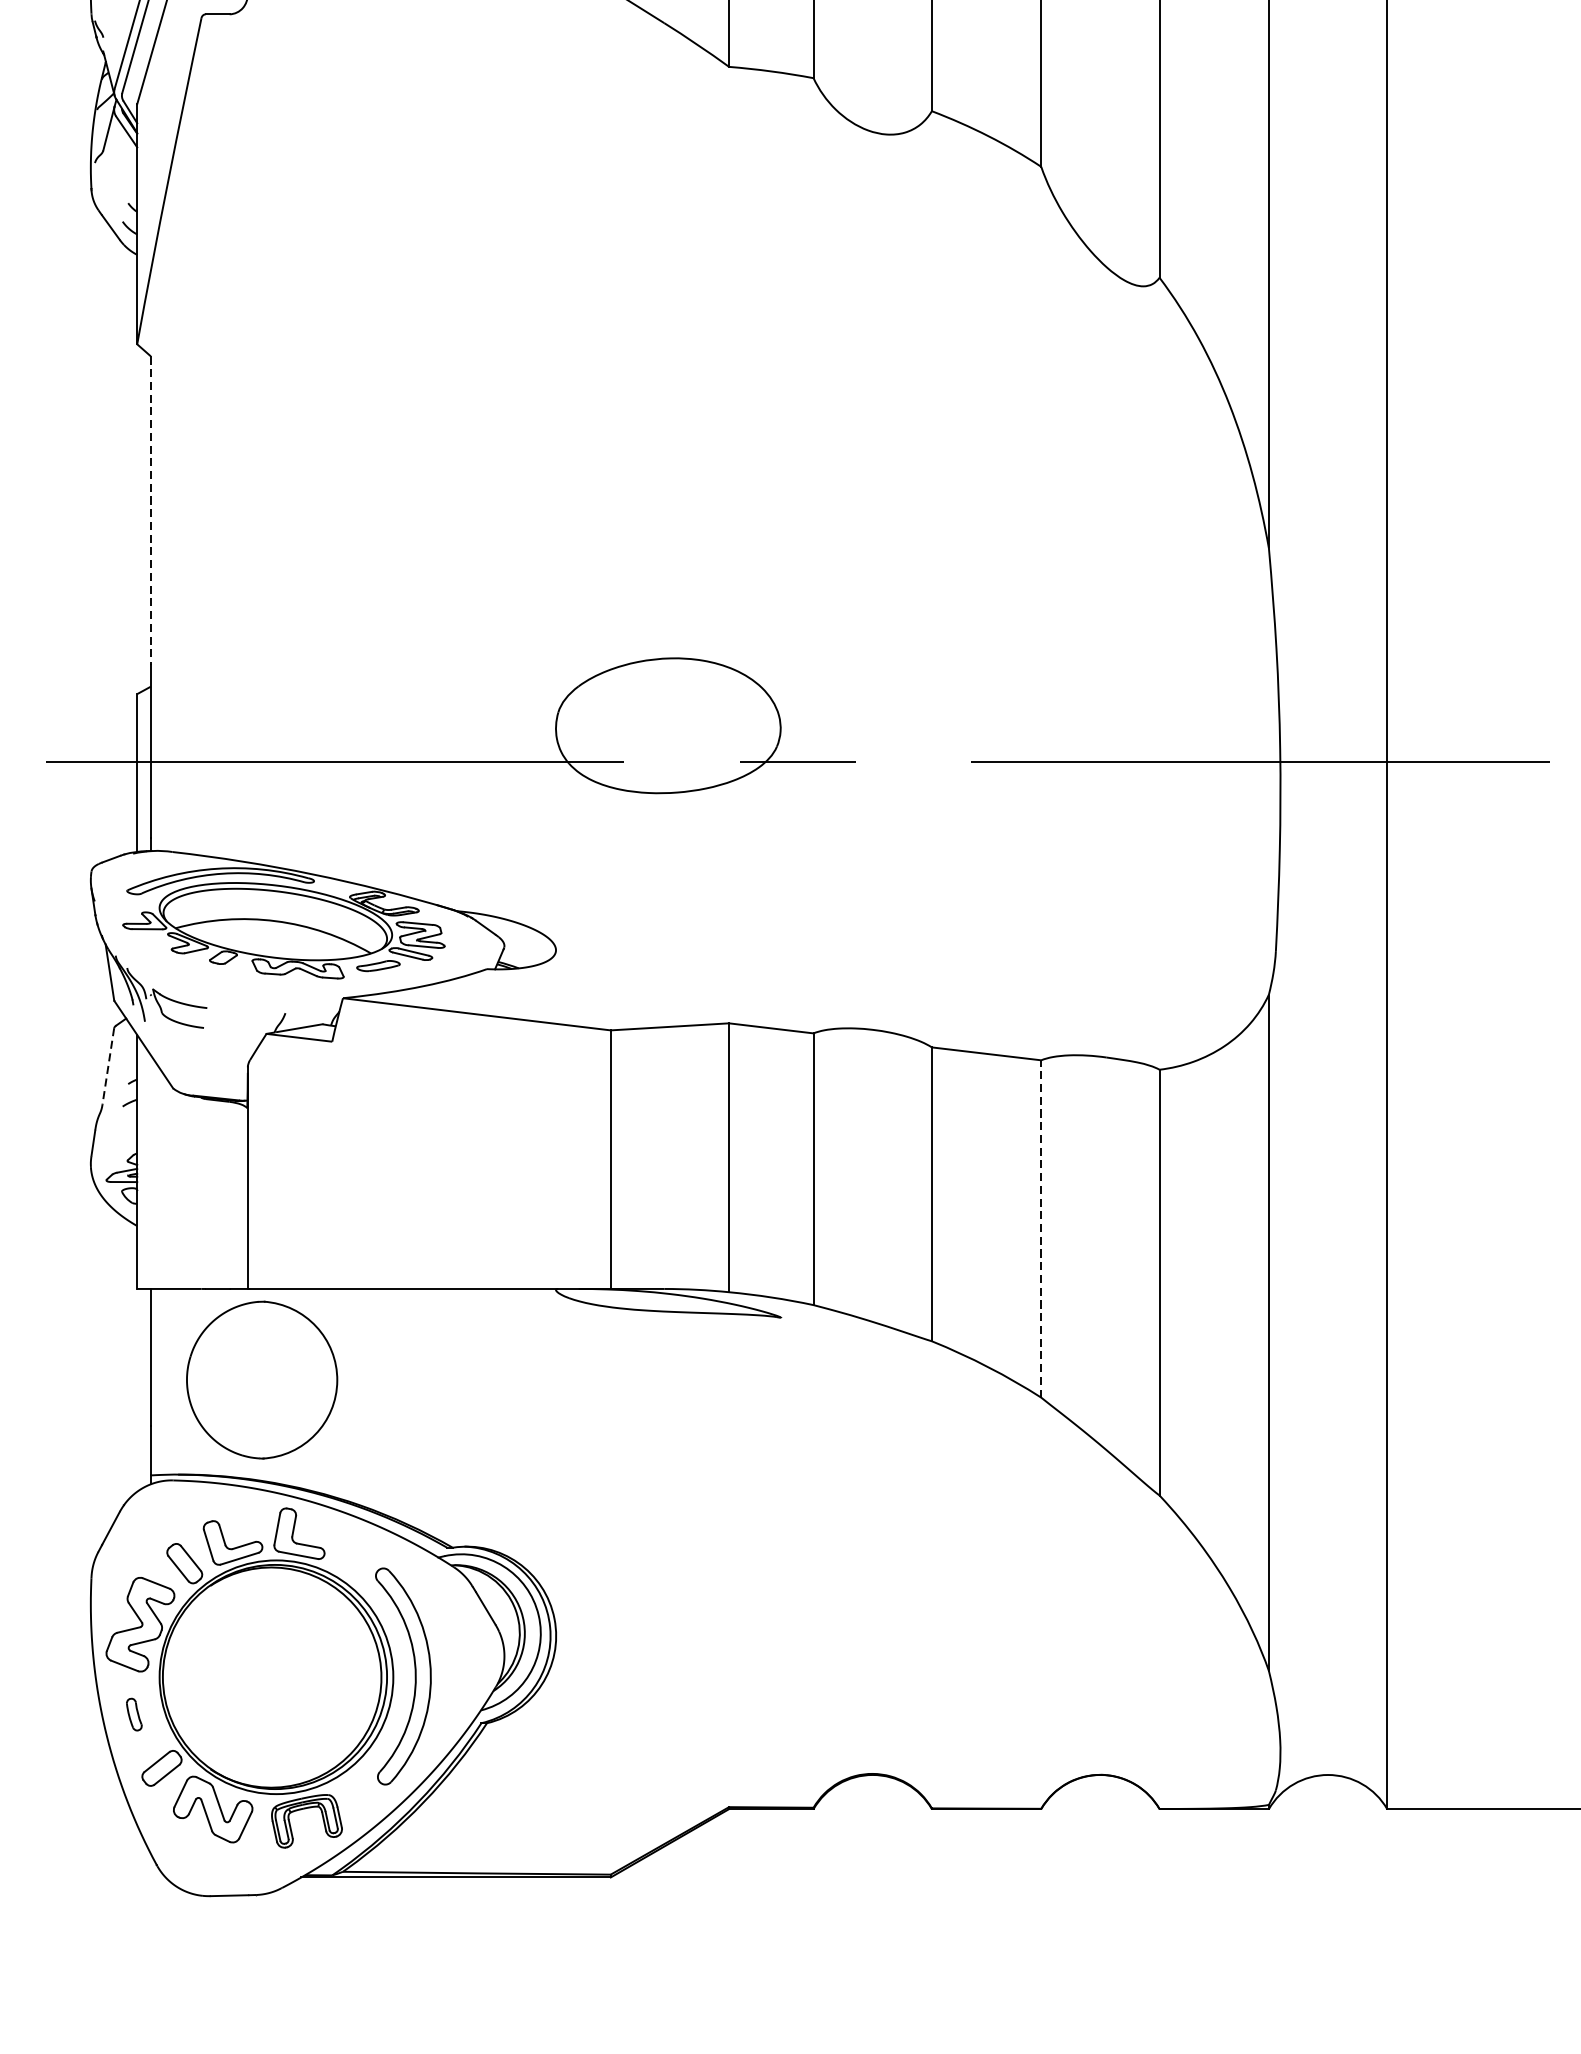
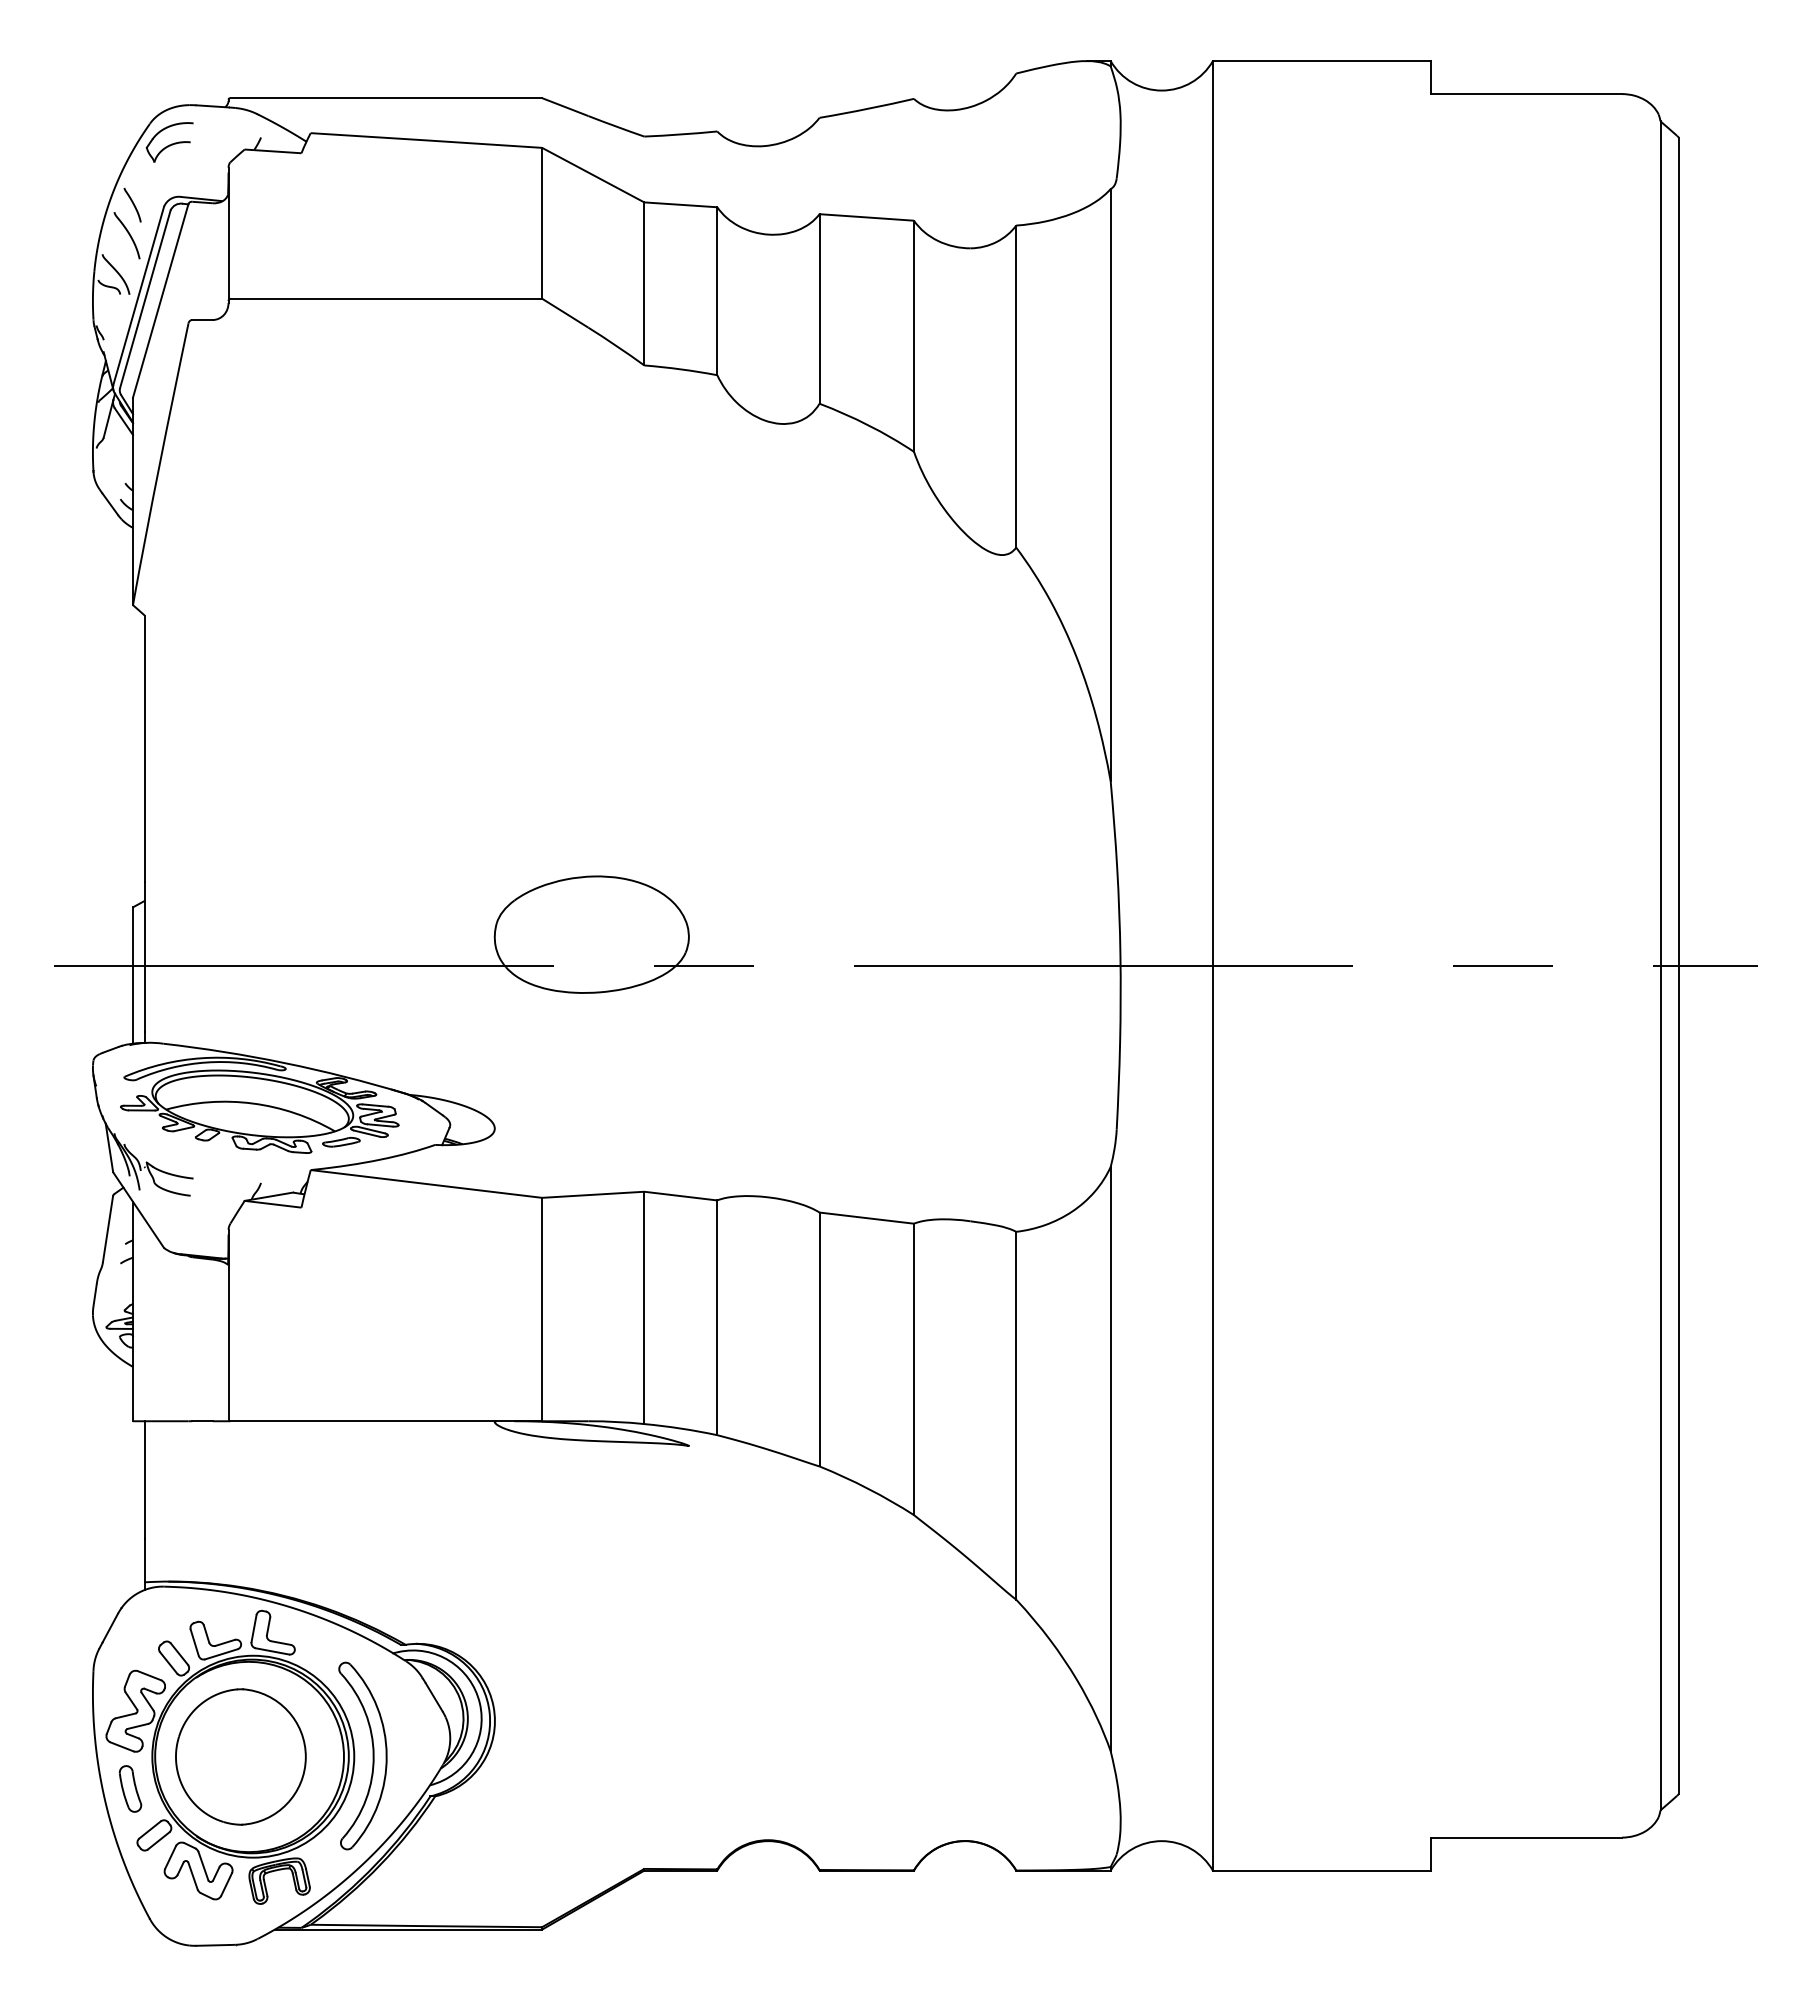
line: (150, 511) -> (144, 749), dashed -> solid
line: (107, 1067) -> (107, 1229), dashed -> solid
line: (1041, 1229) -> (914, 1369), dashed -> solid
part: (261, 1379) -> (240, 1756), moved
part: (134, 1714) -> (130, 1788), size x1.67

